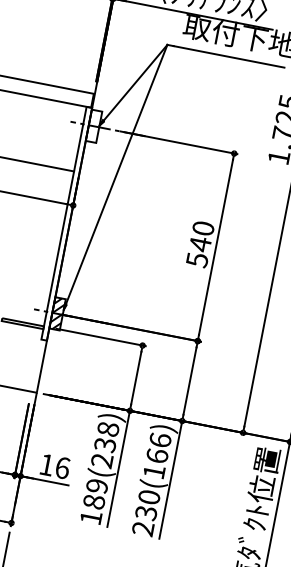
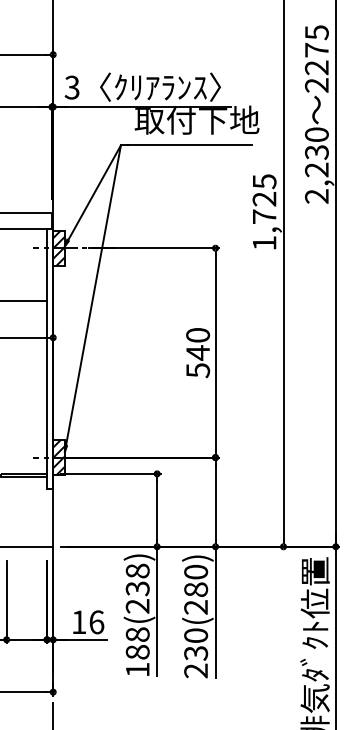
hatch: (93, 125) -> (58, 247), added
text: (157, 455) -> (196, 589), 230(166) -> 230(280)
text: (97, 486) -> (137, 634), 189(238) -> 188(238)

